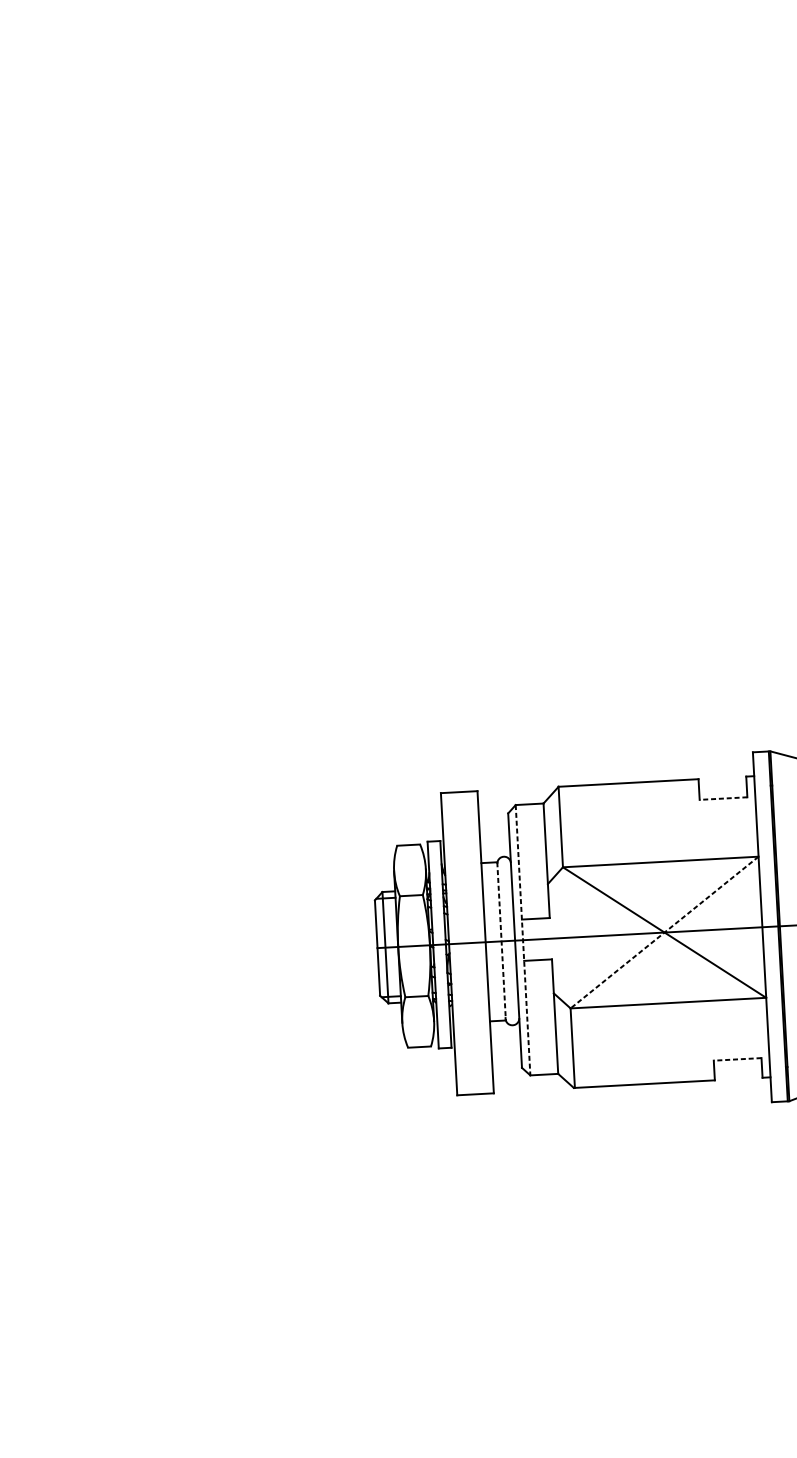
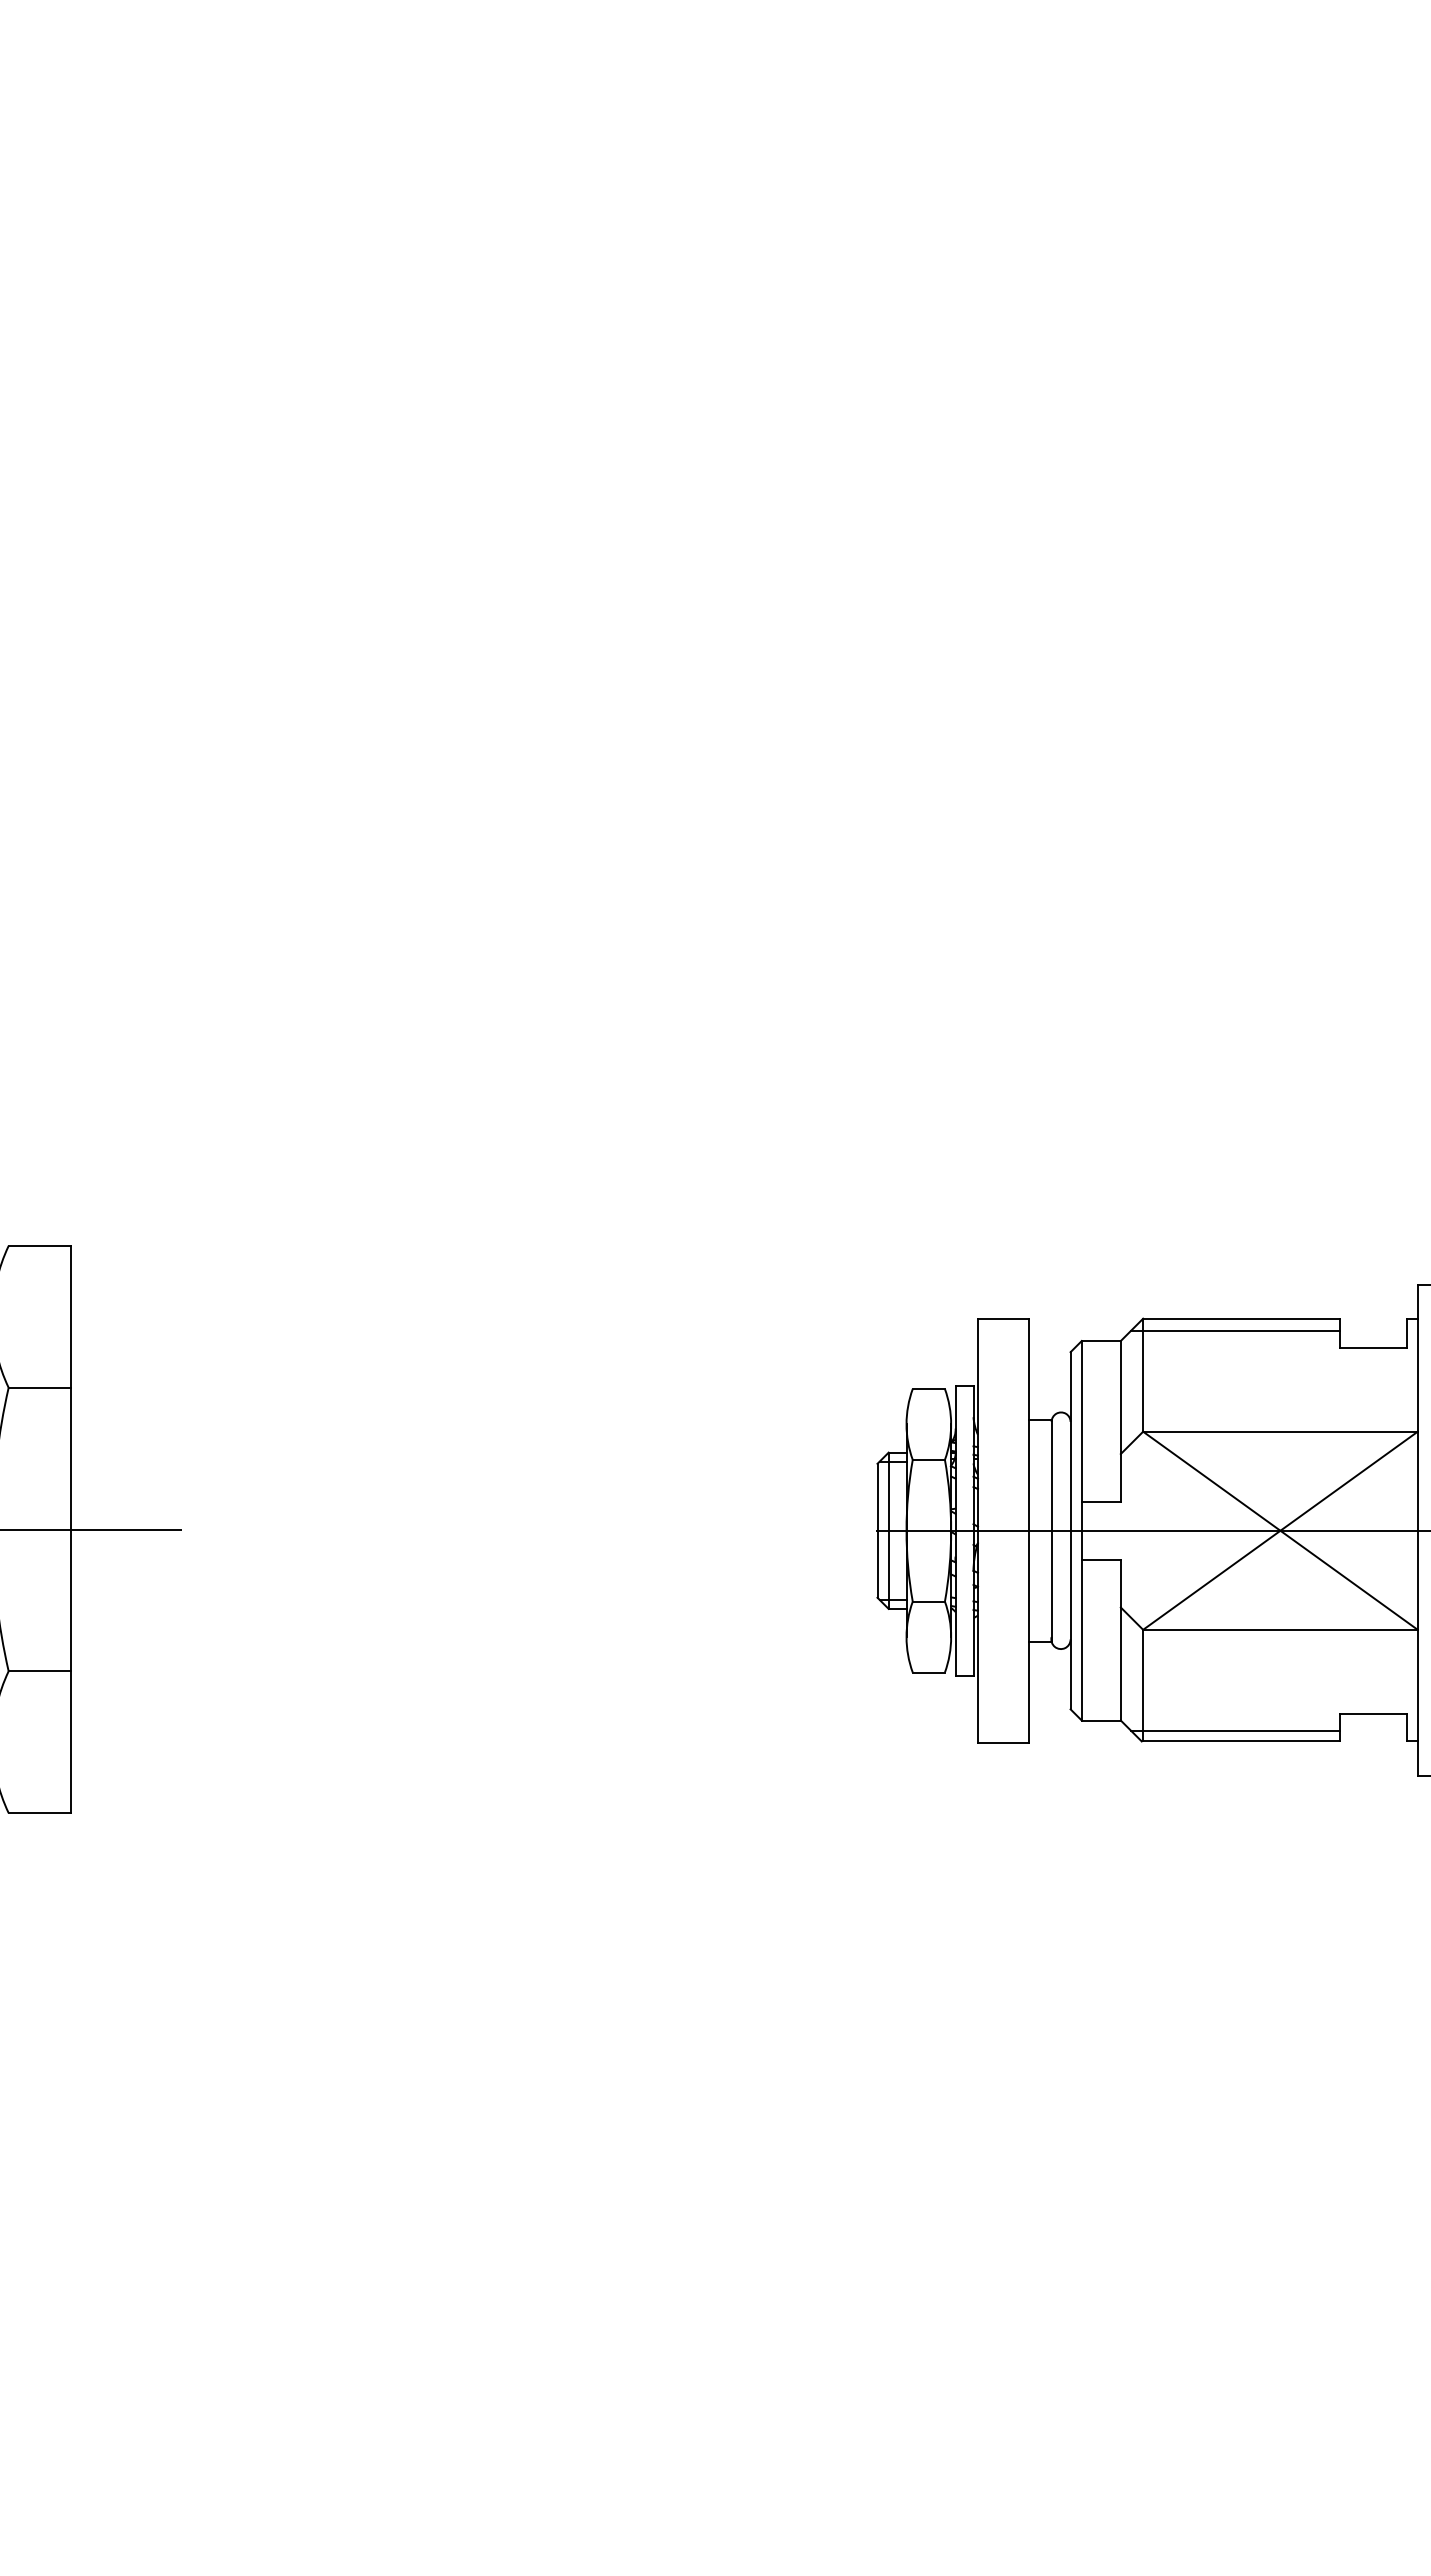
line: (624, 791) -> (1235, 1330), added
line: (723, 798) -> (1372, 1347), dashed -> solid
line: (664, 933) -> (1280, 1531), dashed -> solid
line: (522, 940) -> (1081, 1530), dashed -> solid
line: (501, 941) -> (1051, 1531), dashed -> solid
line: (737, 1059) -> (1372, 1713), dashed -> solid
line: (640, 1076) -> (1235, 1730), added

